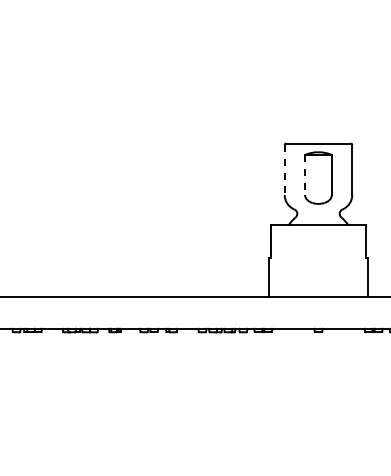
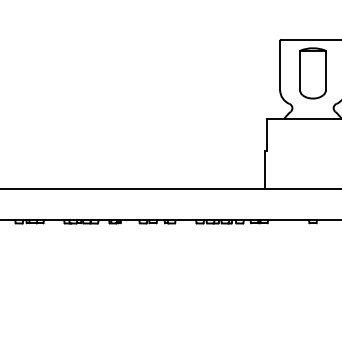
line: (284, 170) -> (279, 66), dashed -> solid
line: (305, 175) -> (300, 70), dashed -> solid

